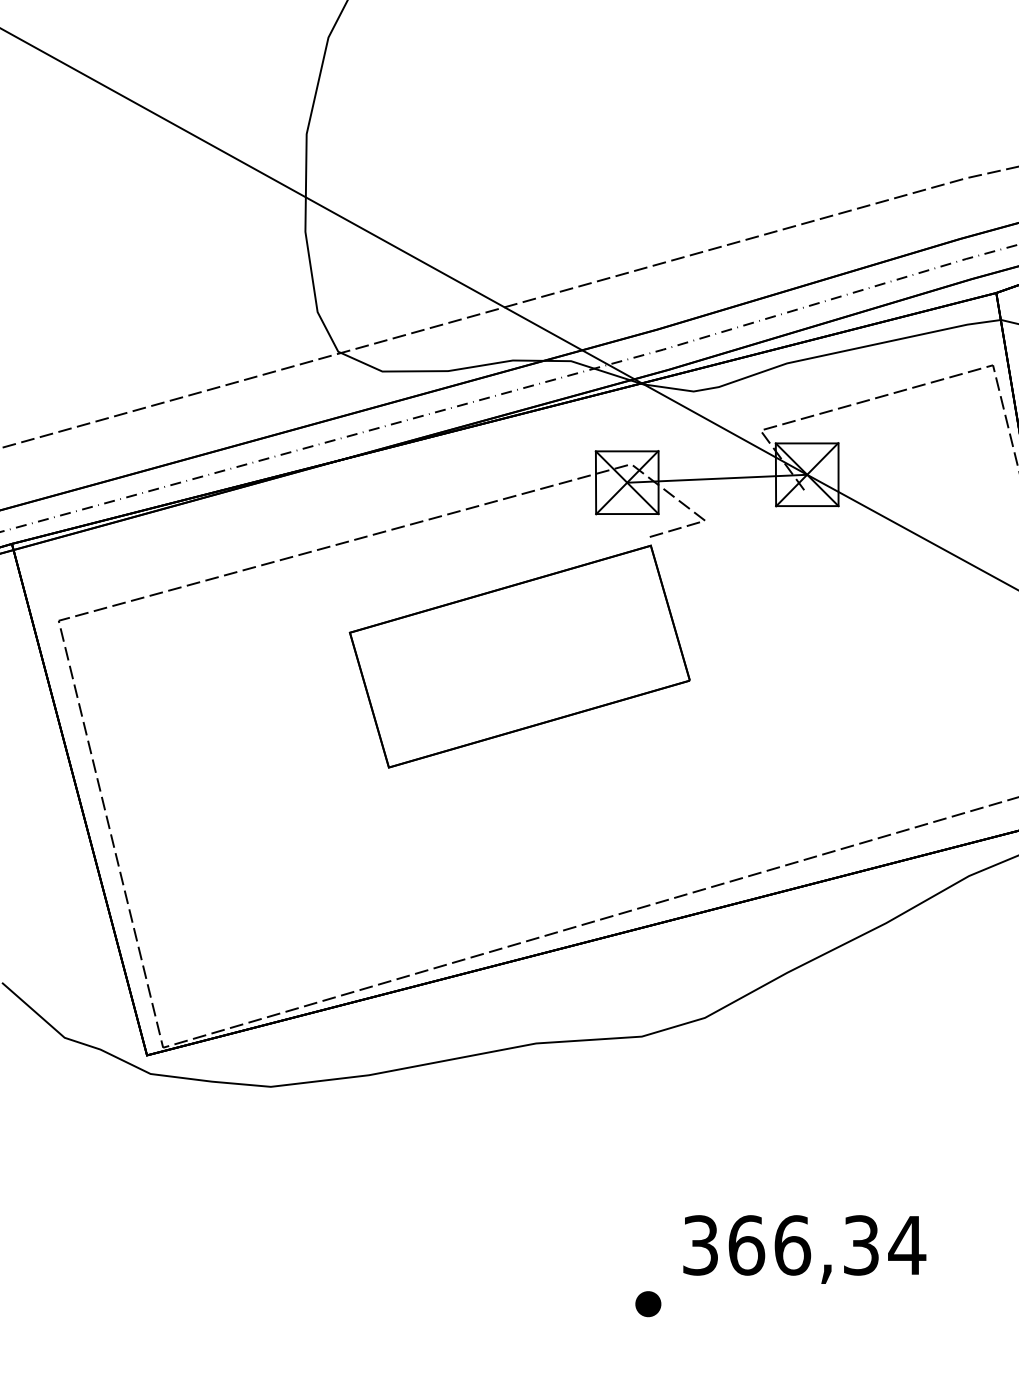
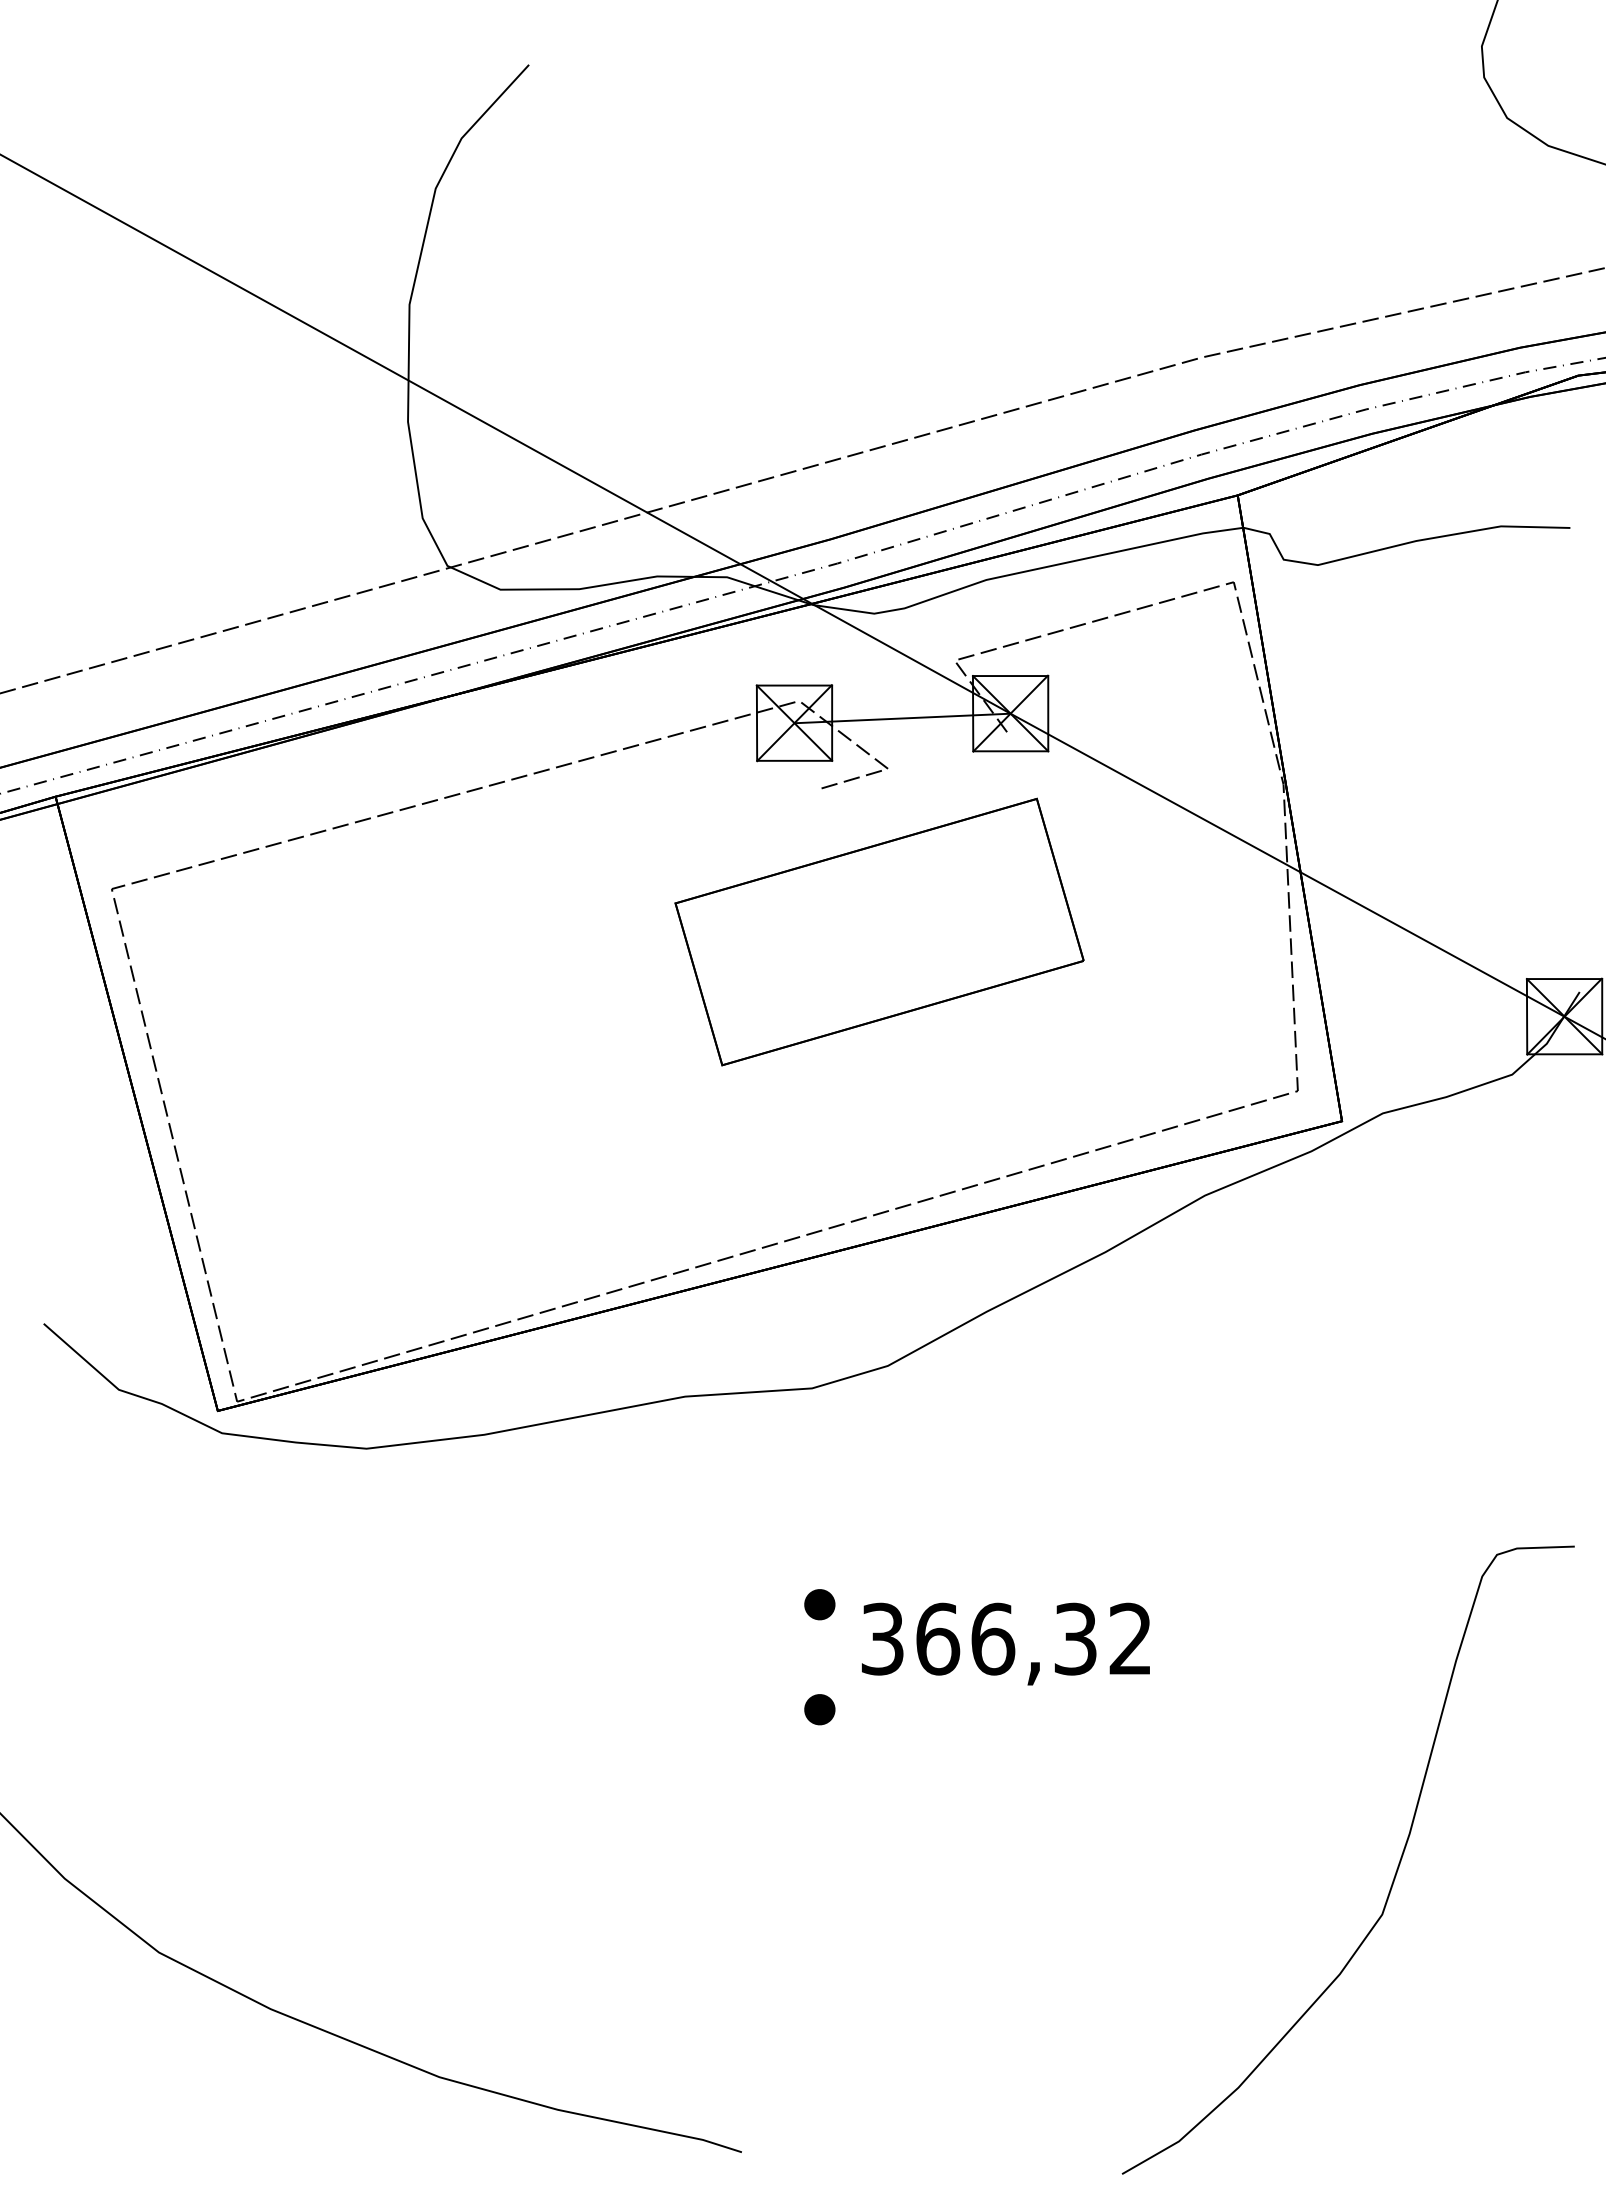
part: (519, 656) -> (879, 931), moved
part: (648, 1216) -> (819, 1604), added
text: (907, 1244) -> (1130, 1638), 366,34 -> 366,32

